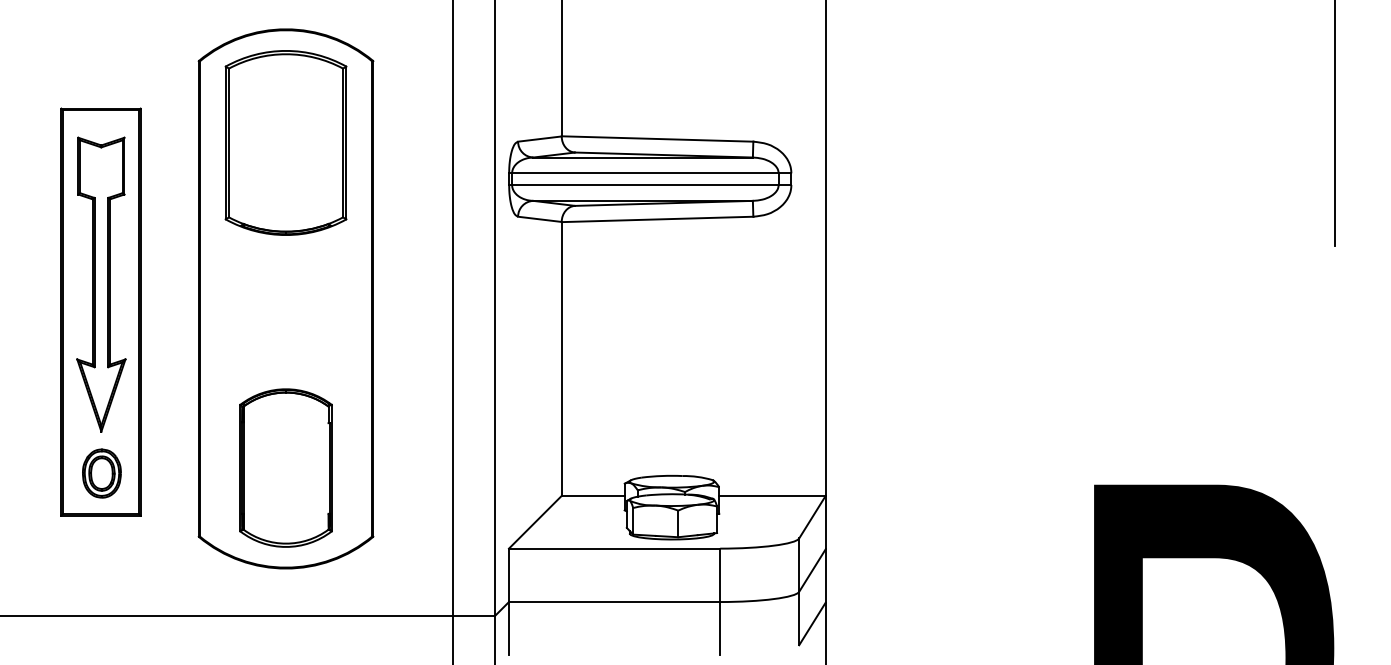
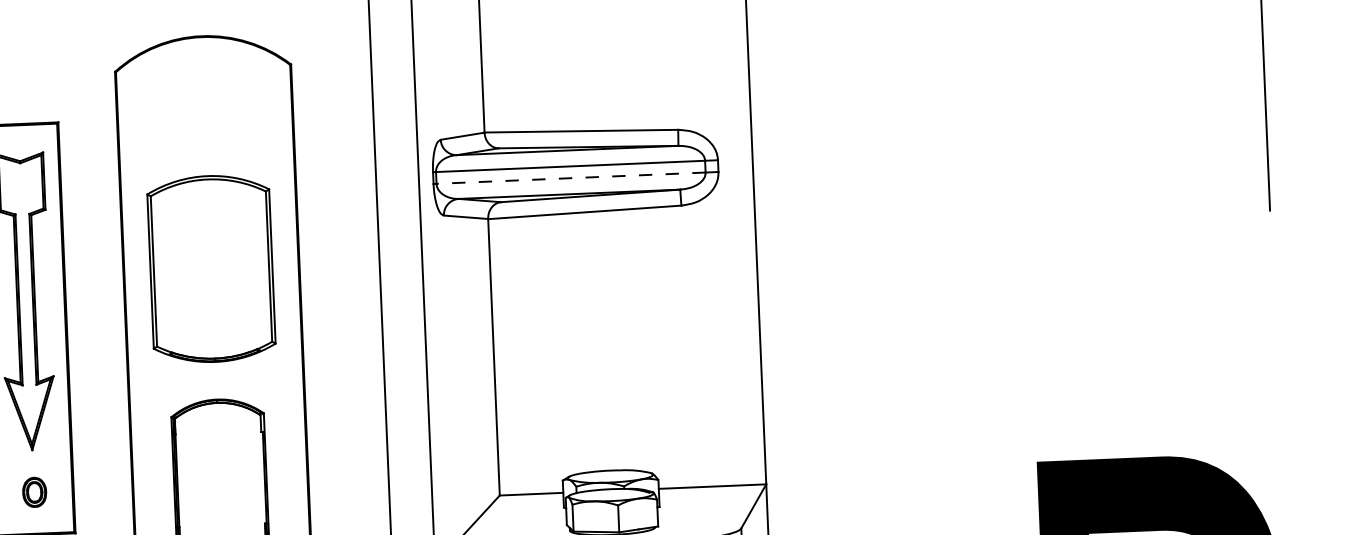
part: (285, 142) -> (210, 268), moved
line: (644, 185) -> (570, 178), solid -> dashed
part: (101, 473) -> (34, 492), size x0.6

